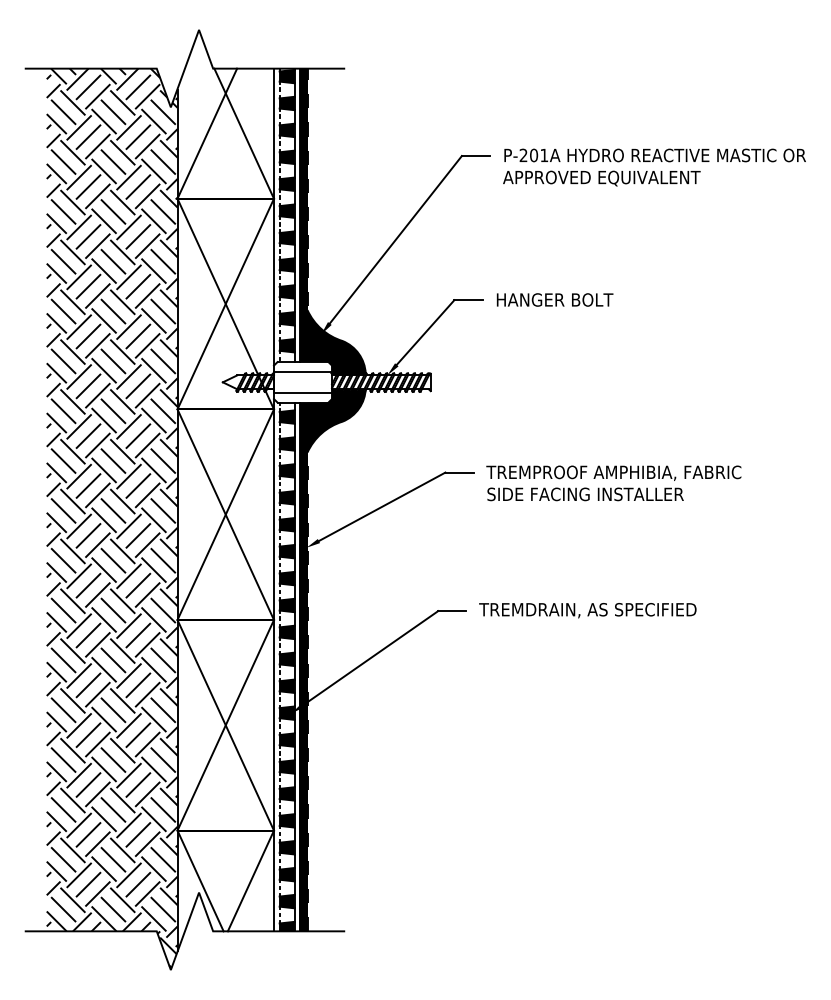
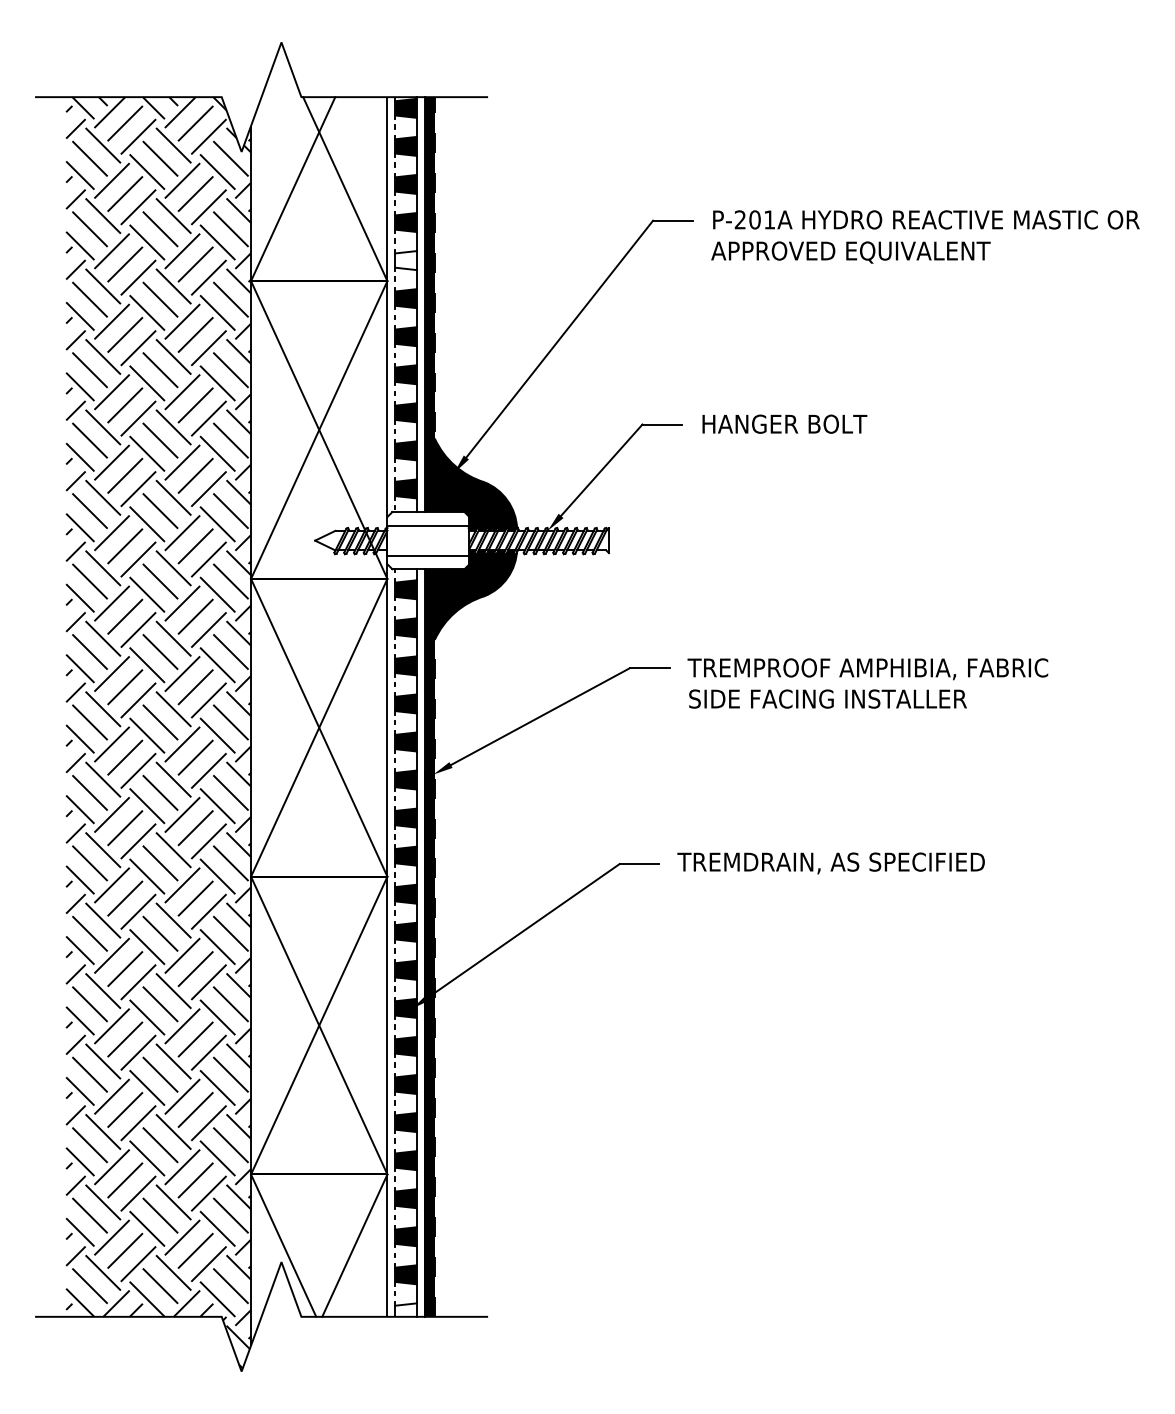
fill: (286, 184) -> (405, 260), removed
fill: (286, 926) -> (405, 1309), removed

